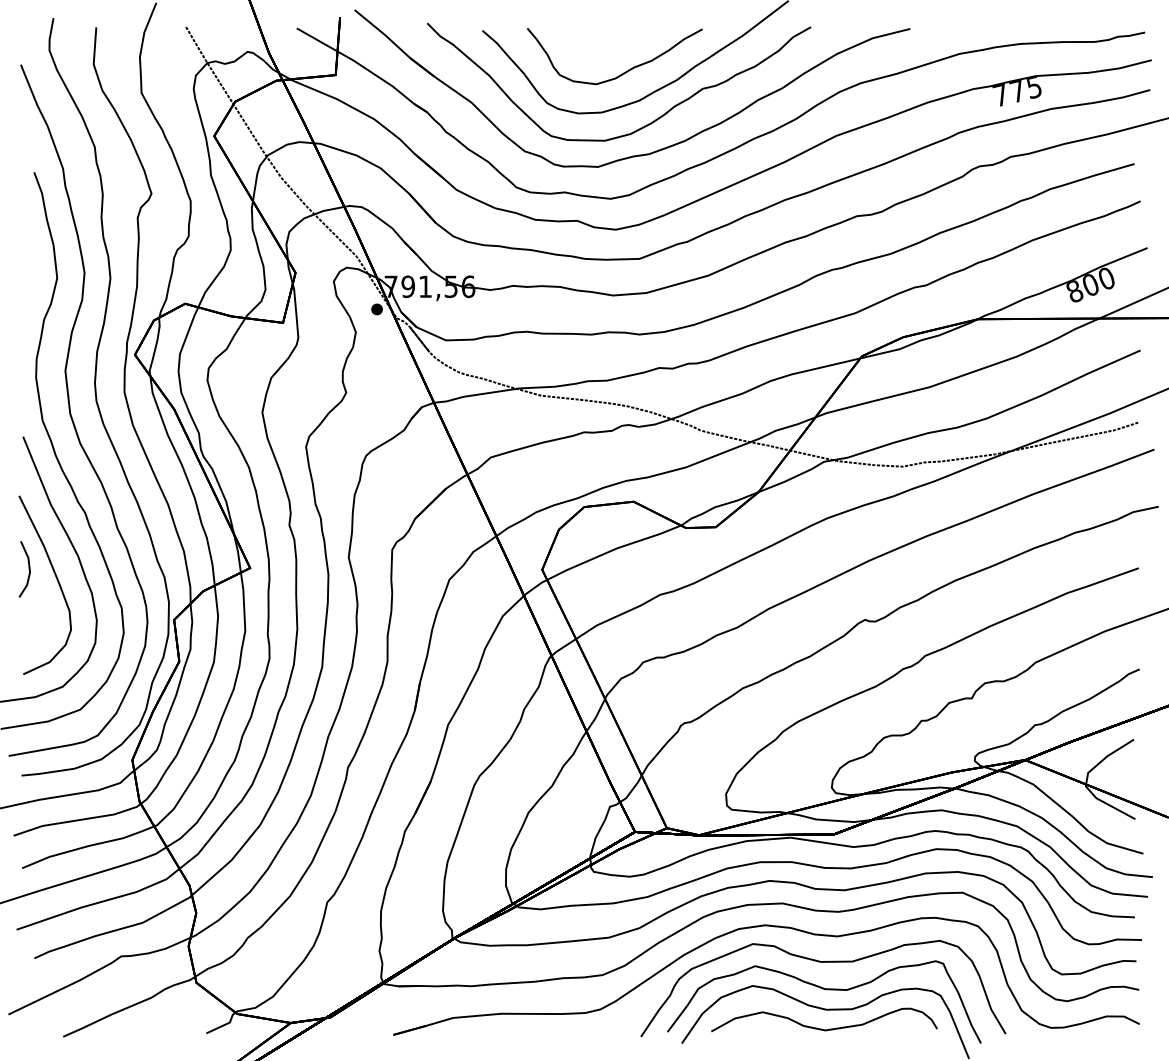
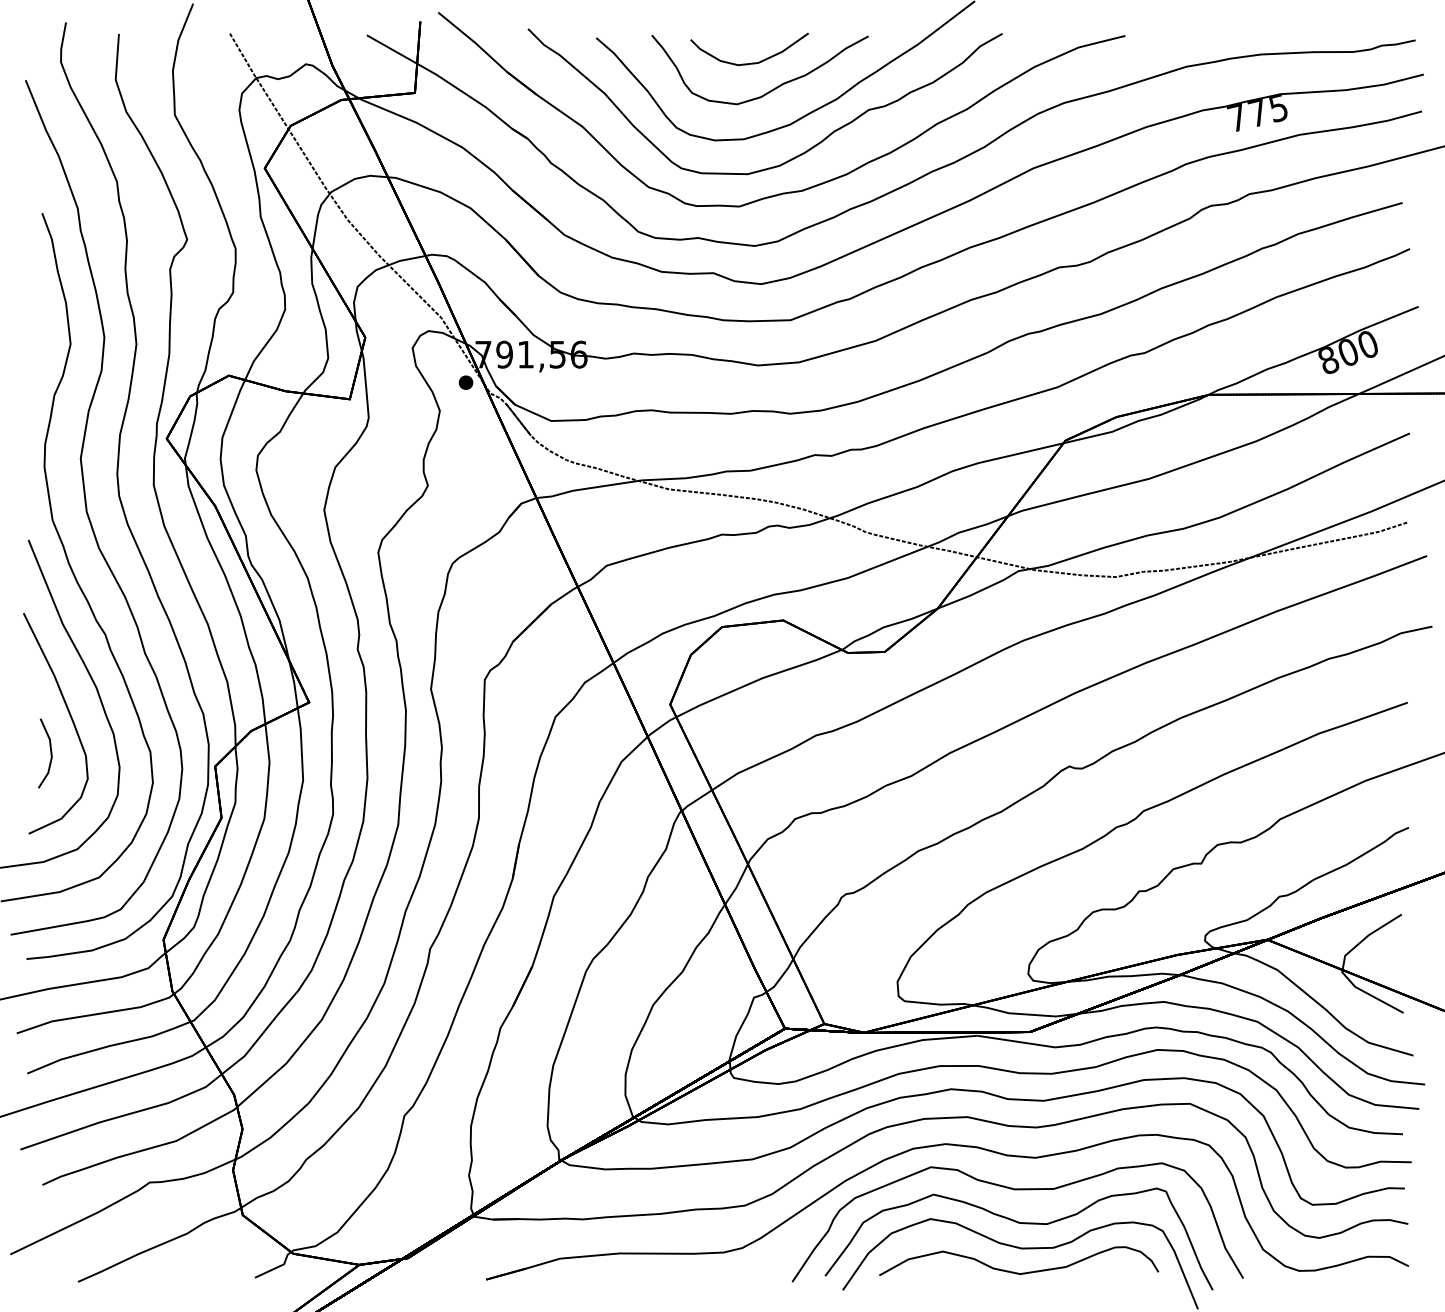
part: (606, 50) -> (749, 62), added
part: (24, 569) -> (45, 753), moved

